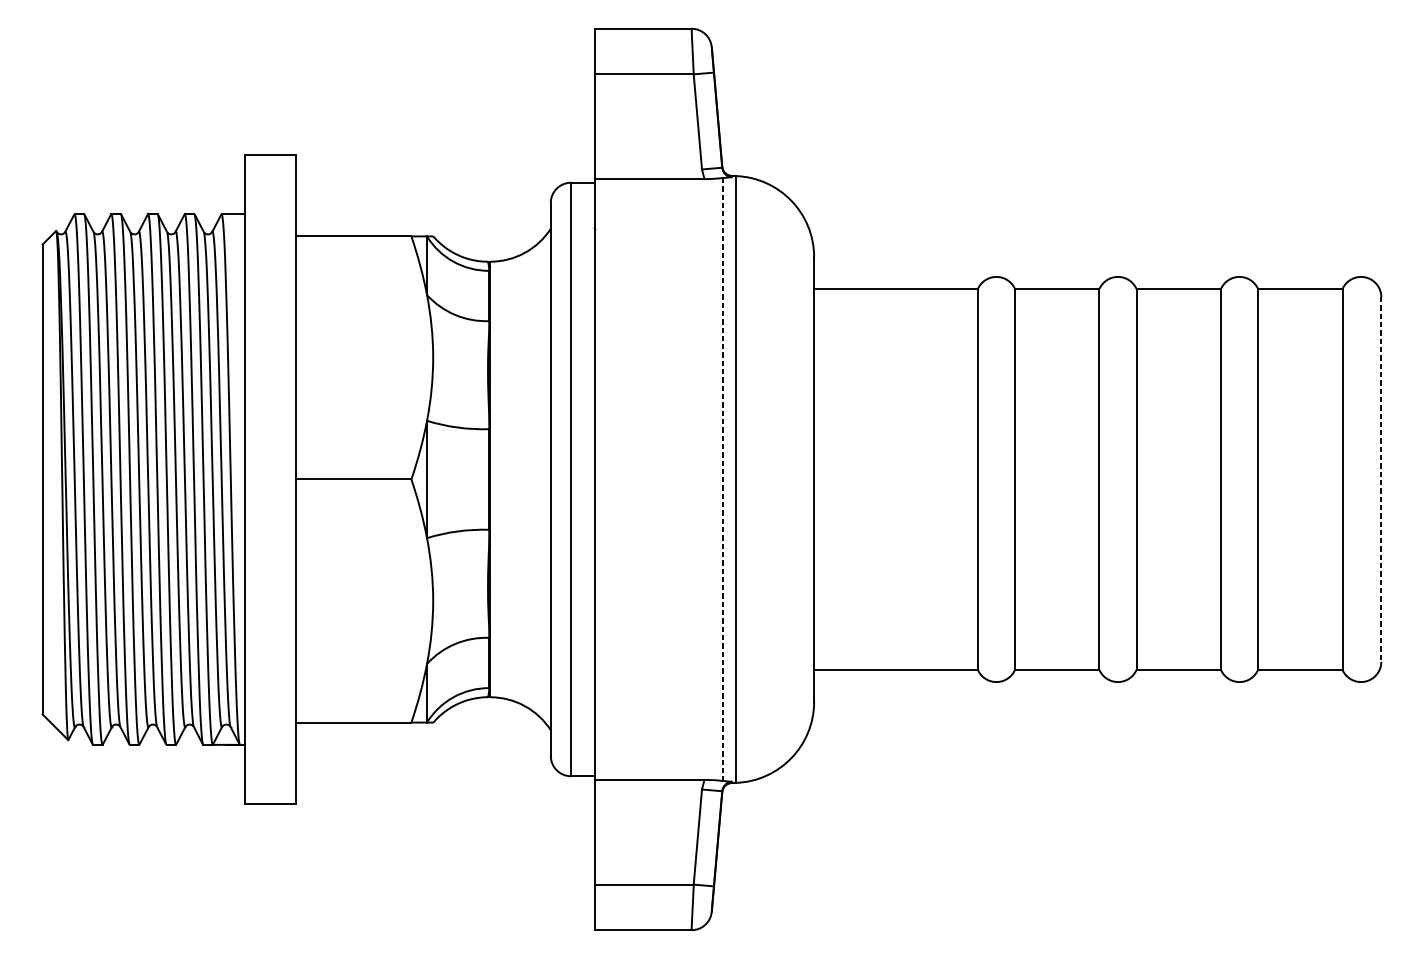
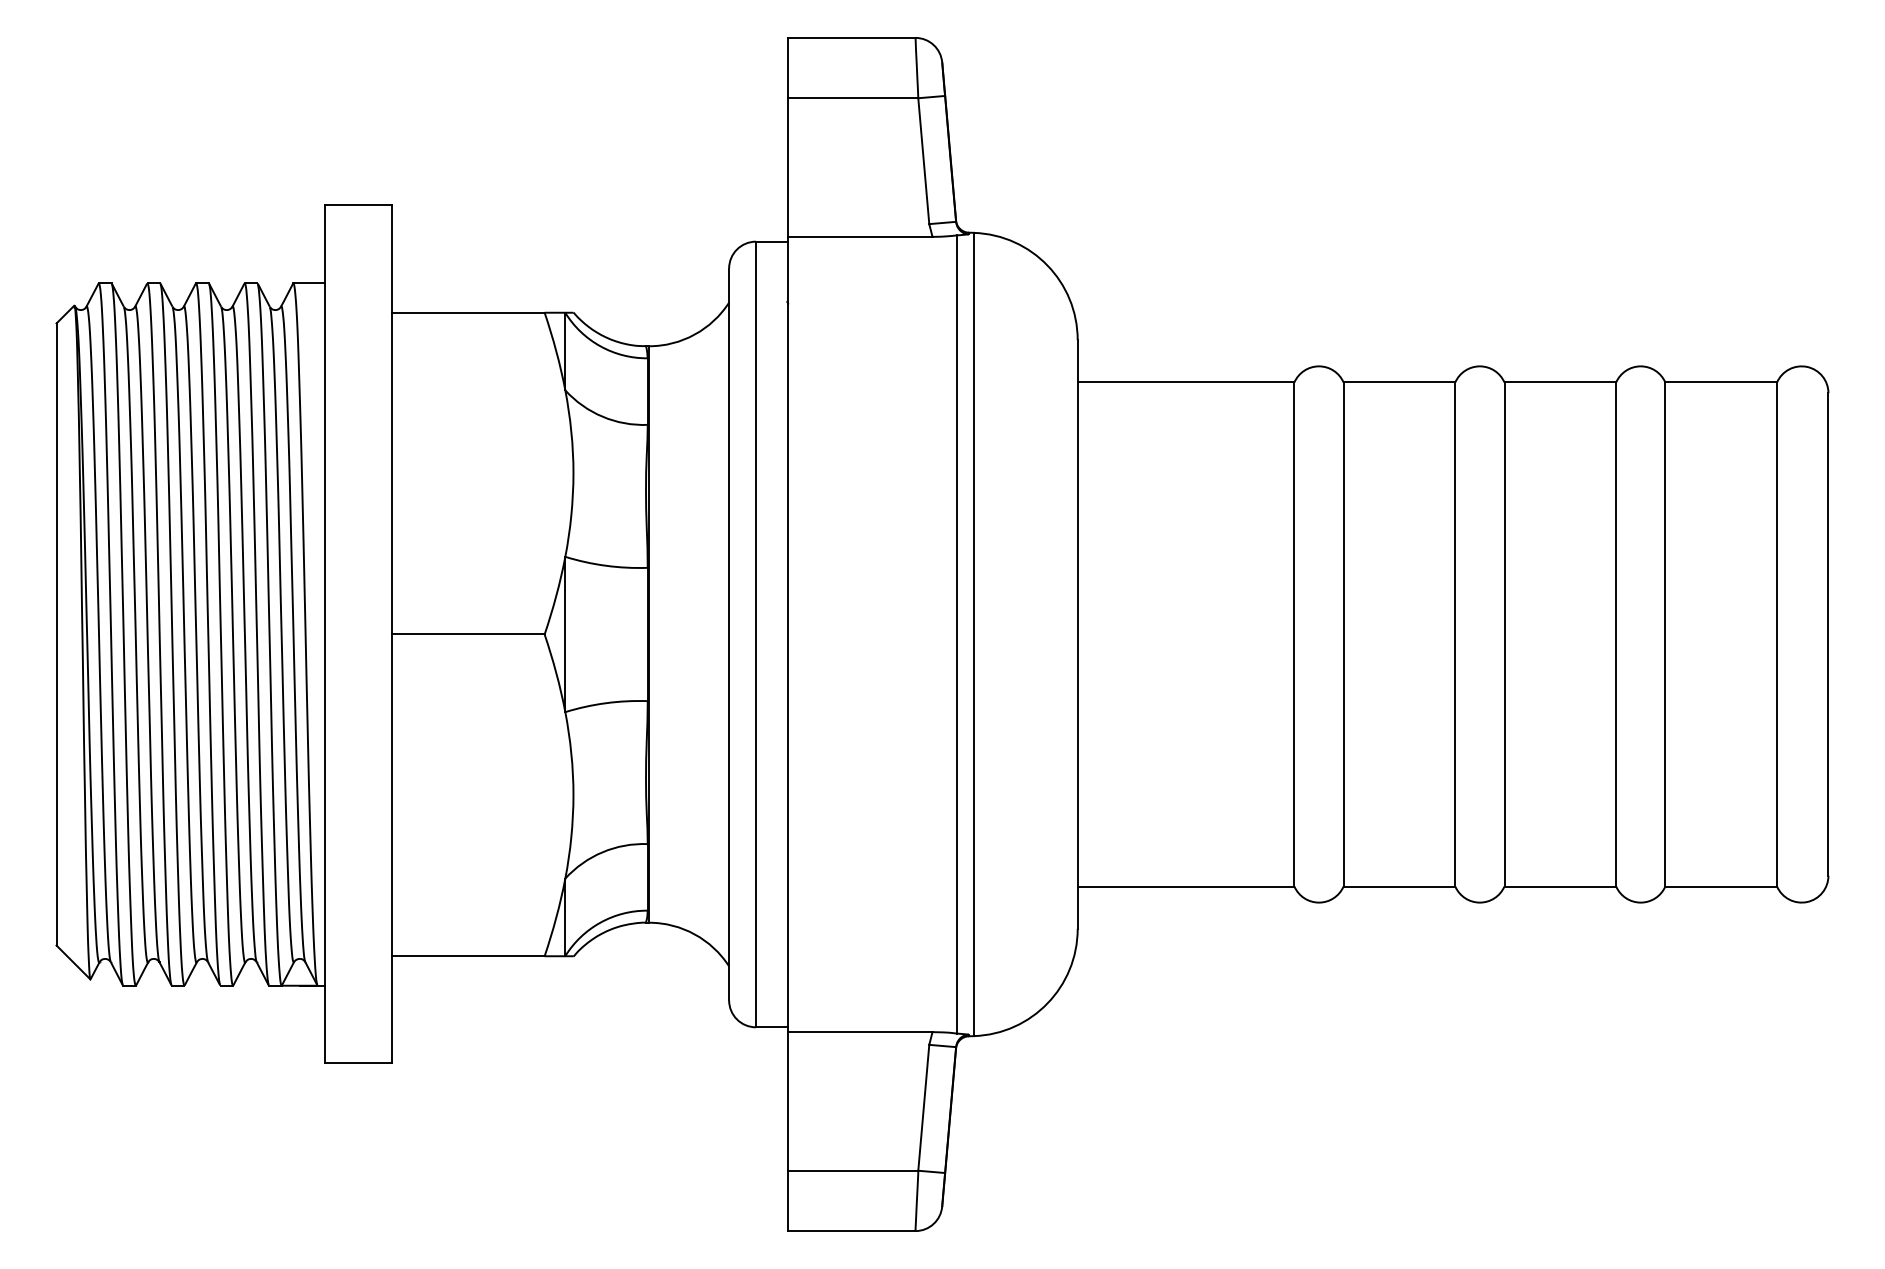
line: (723, 479) -> (957, 634), dashed -> solid
line: (1381, 479) -> (1828, 634), dashed -> solid

